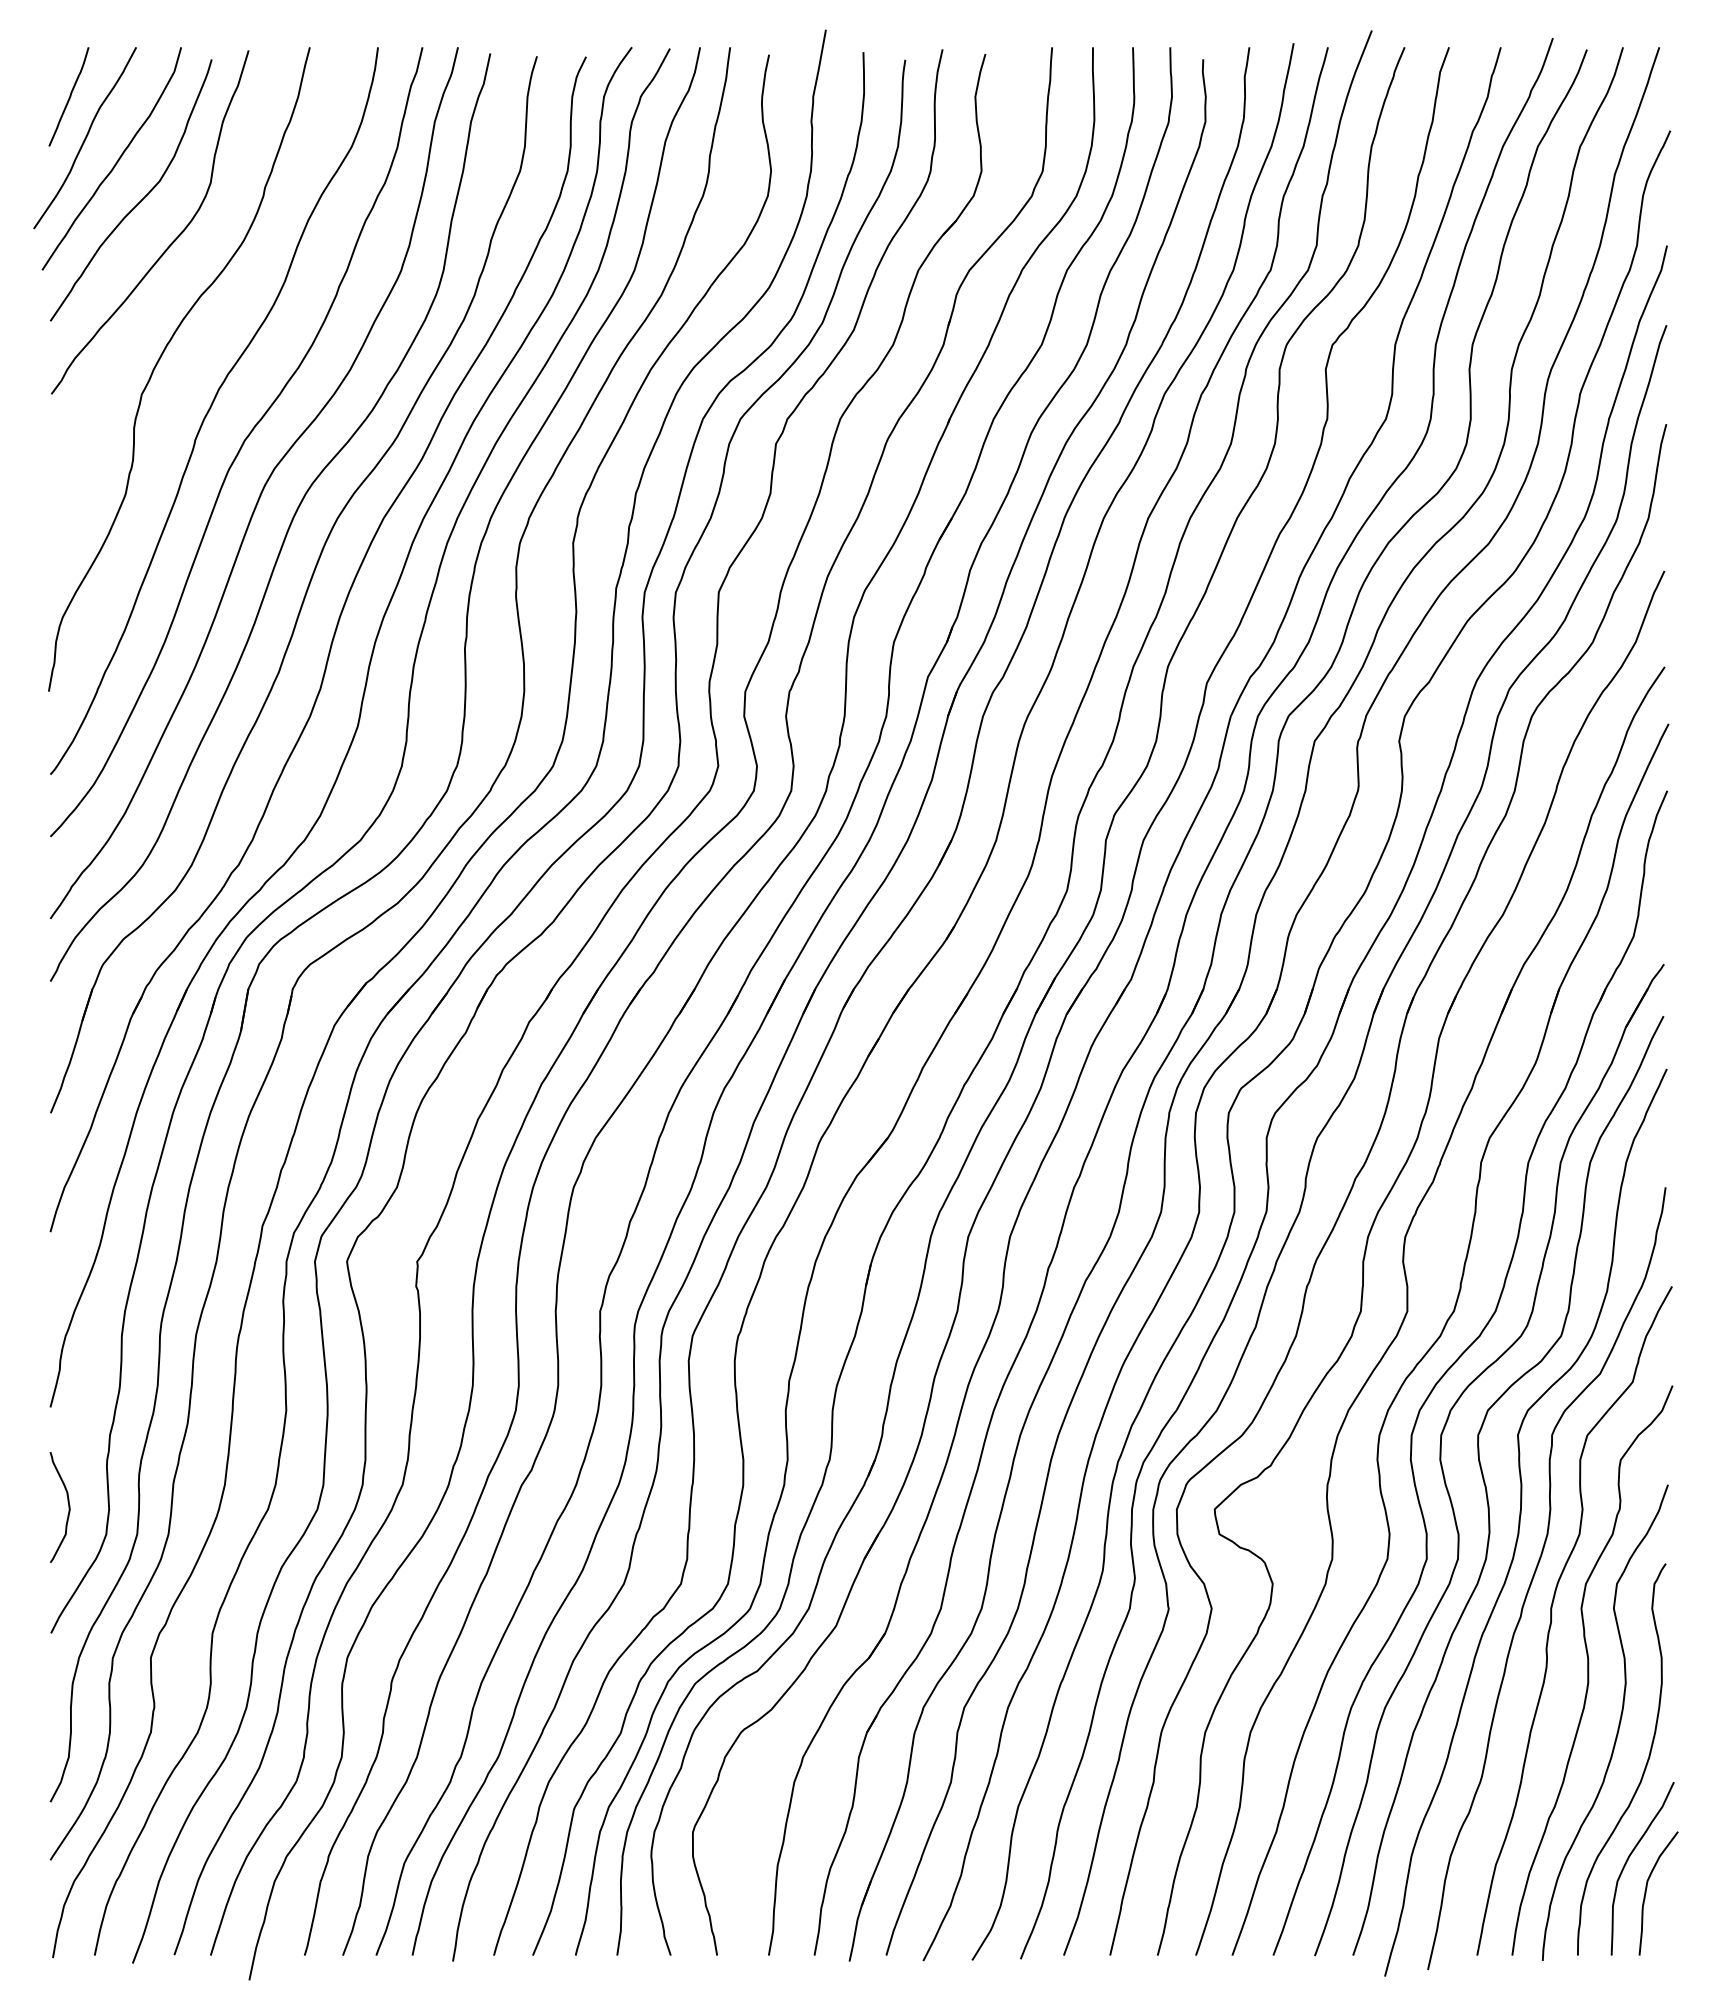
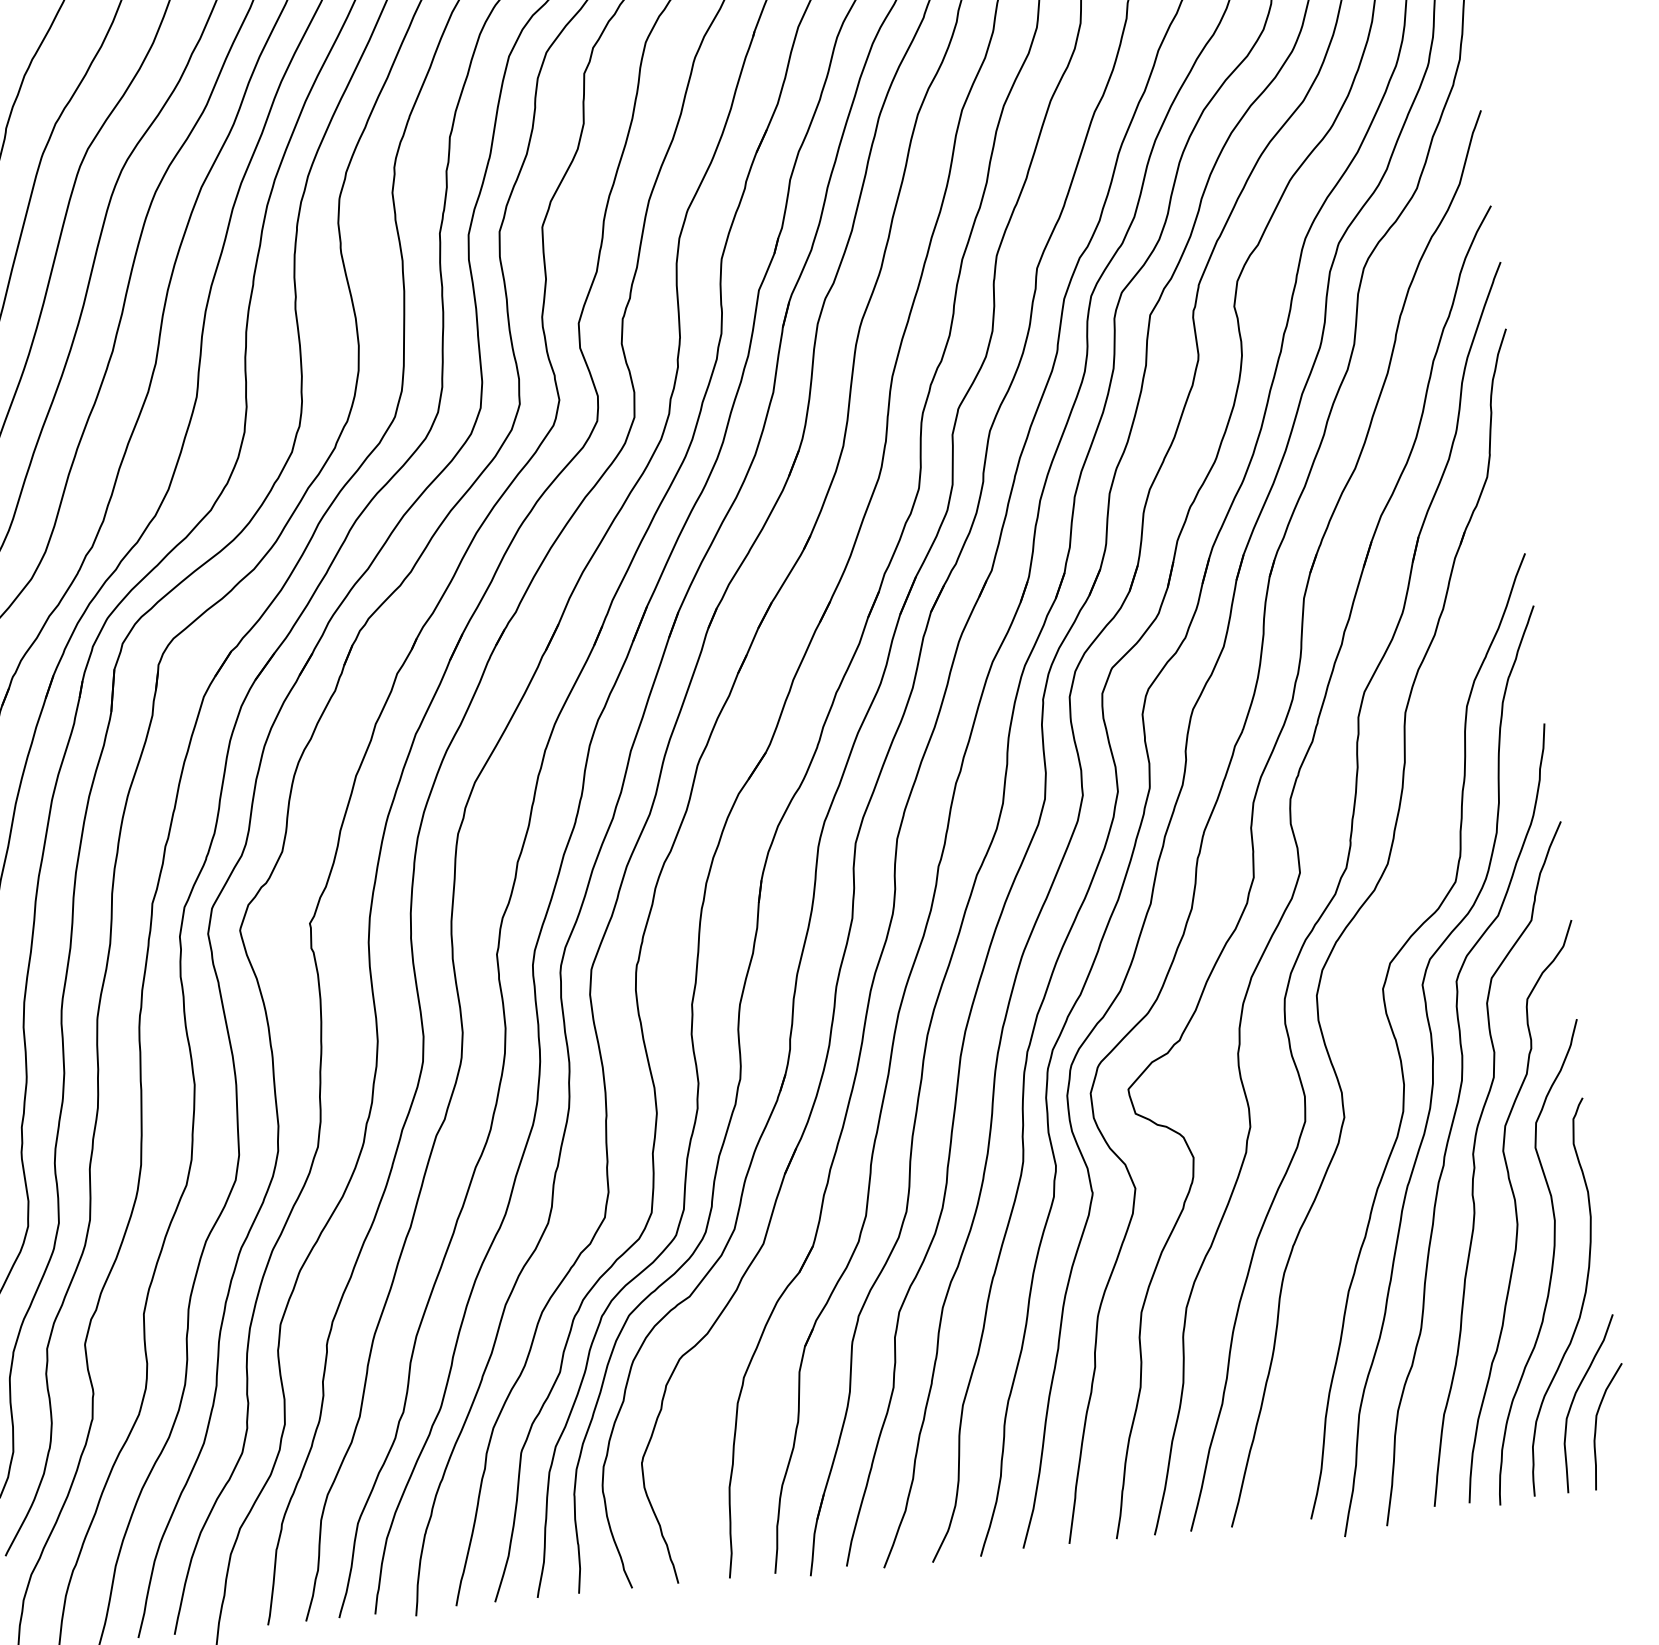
part: (1444, 1473) -> (1353, 1030), removed

